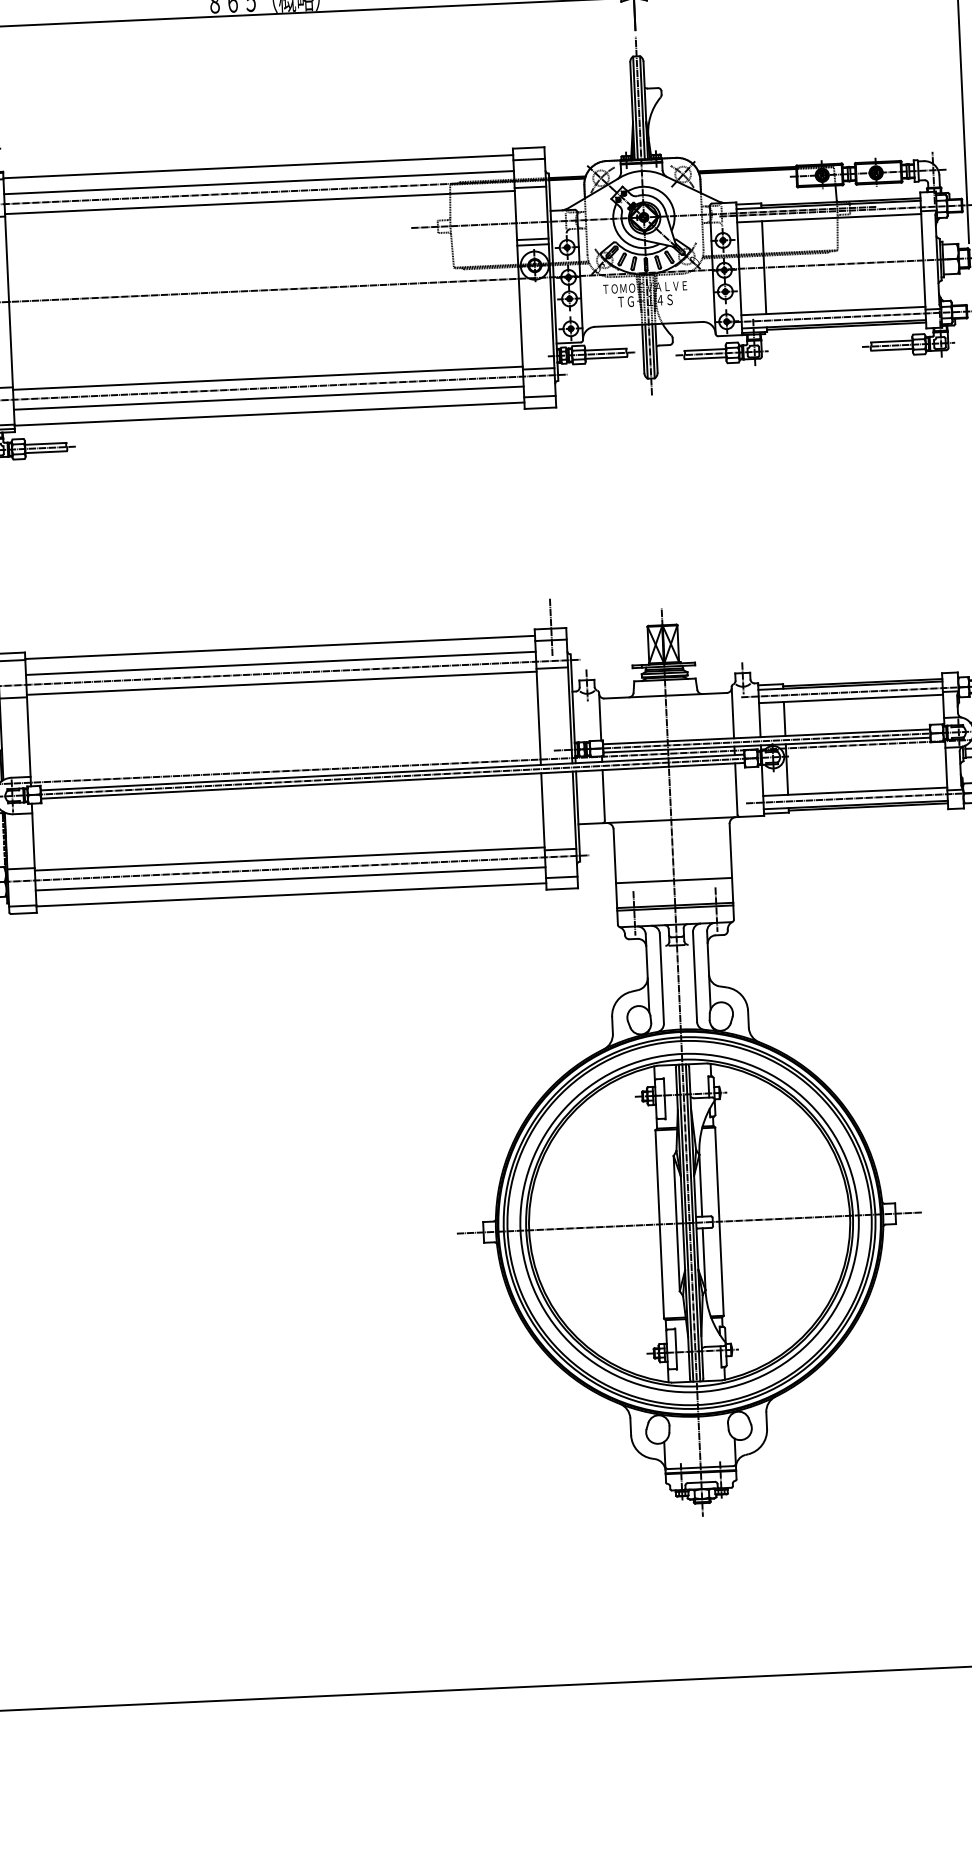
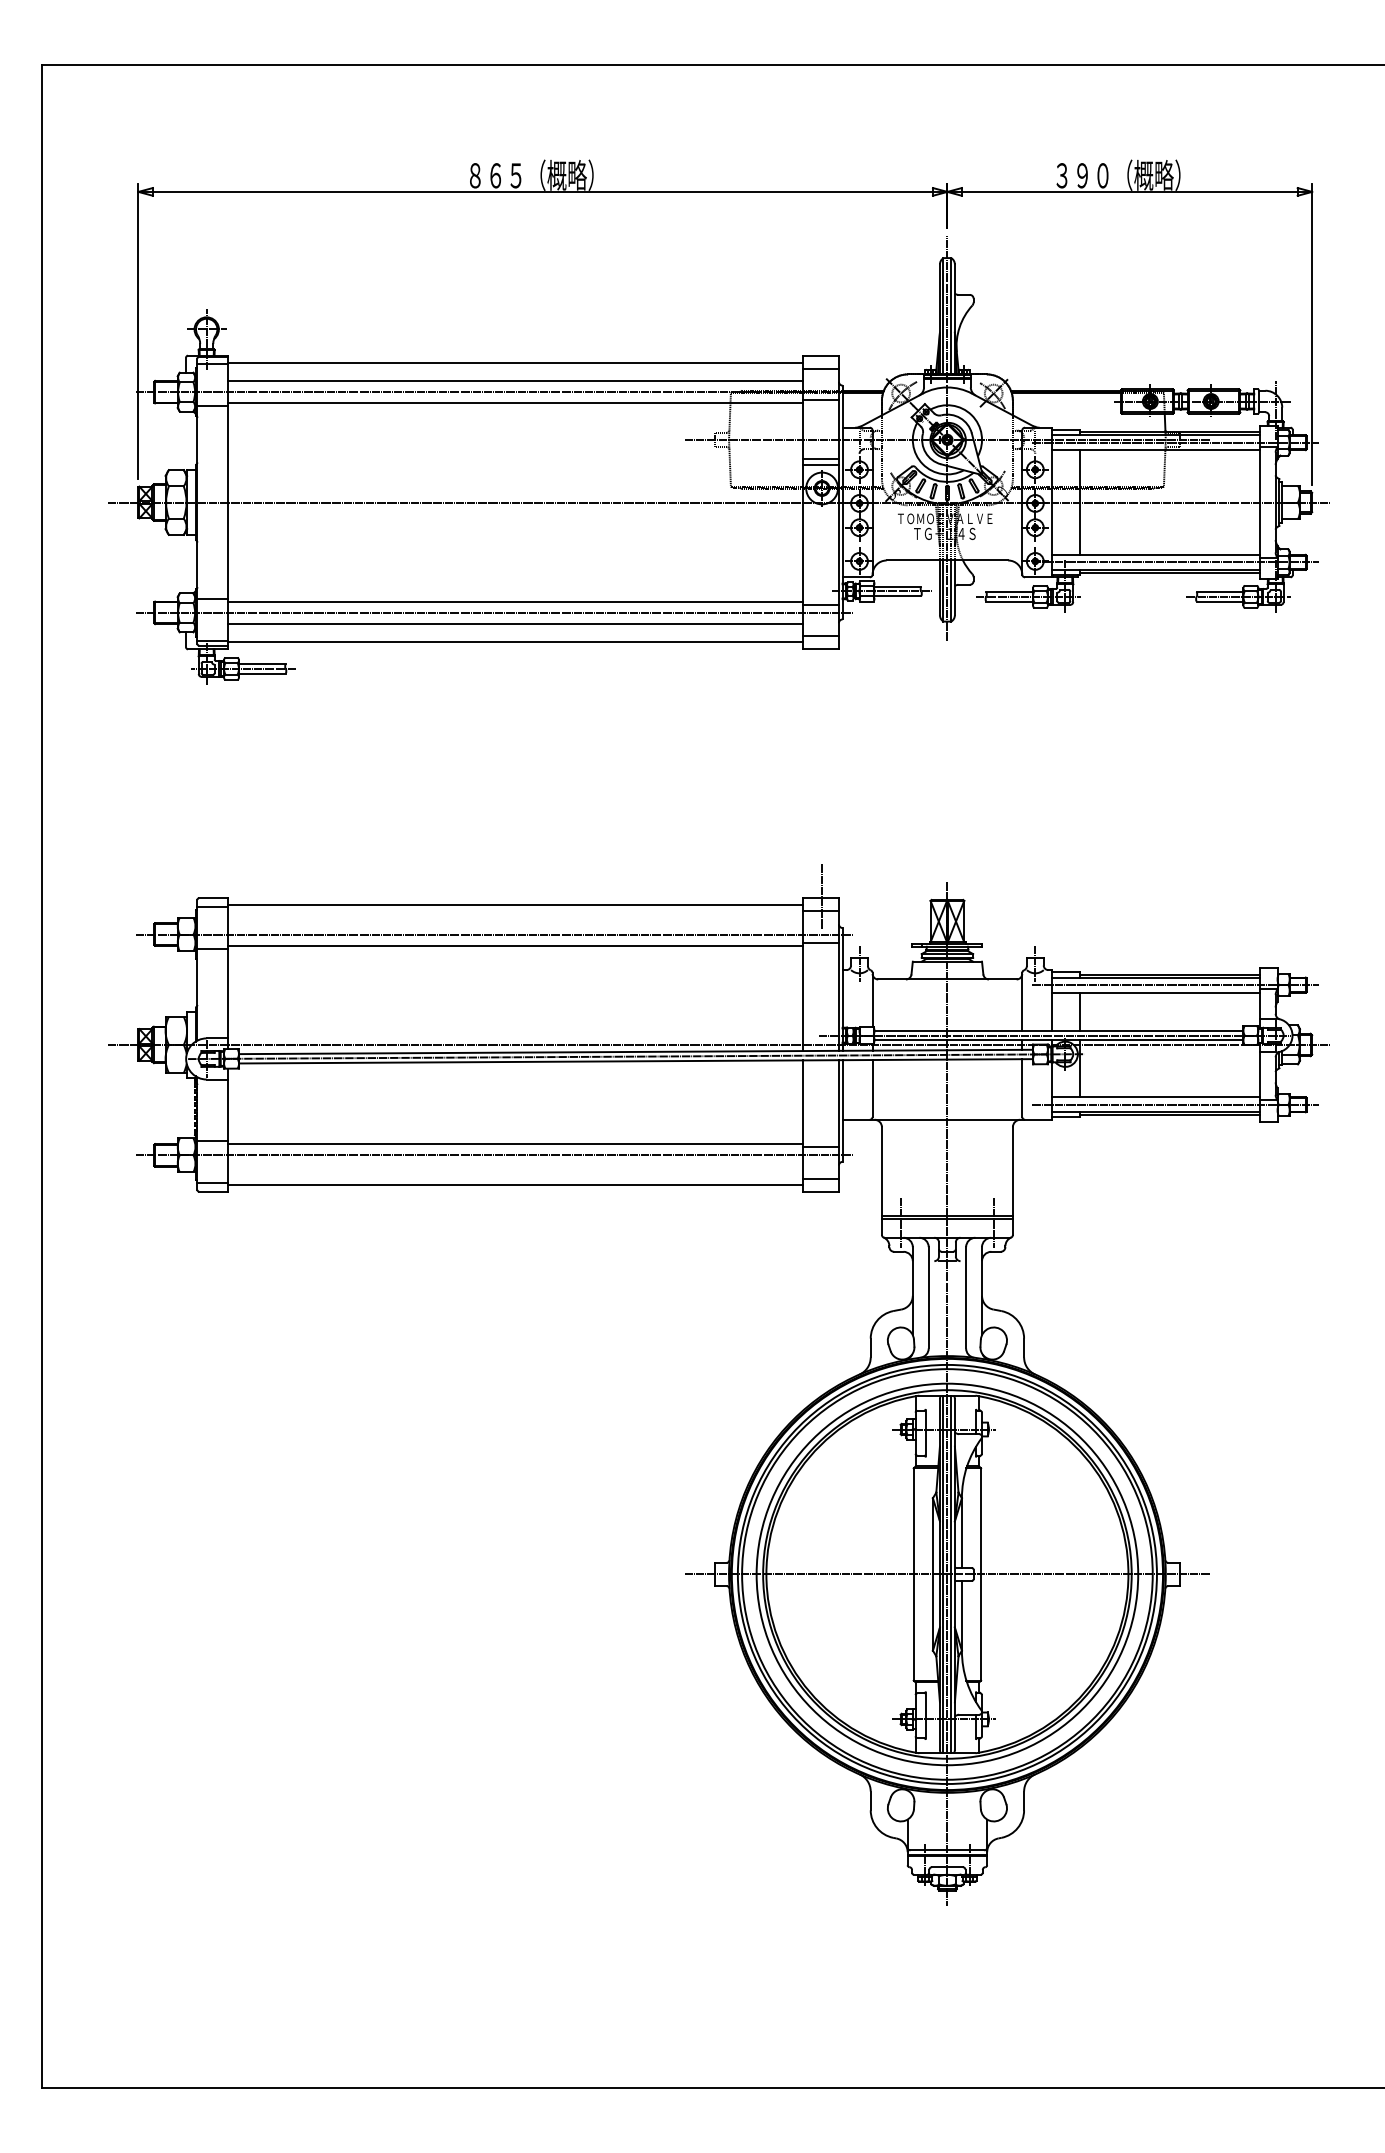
line: (280, 663) -> (515, 923), removed
line: (290, 878) -> (515, 1166), removed
line: (673, 881) -> (946, 1188), removed

